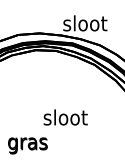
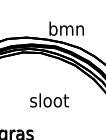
text: (85, 23) -> (67, 28), sloot -> bmn
text: (65, 117) -> (49, 100), moved

